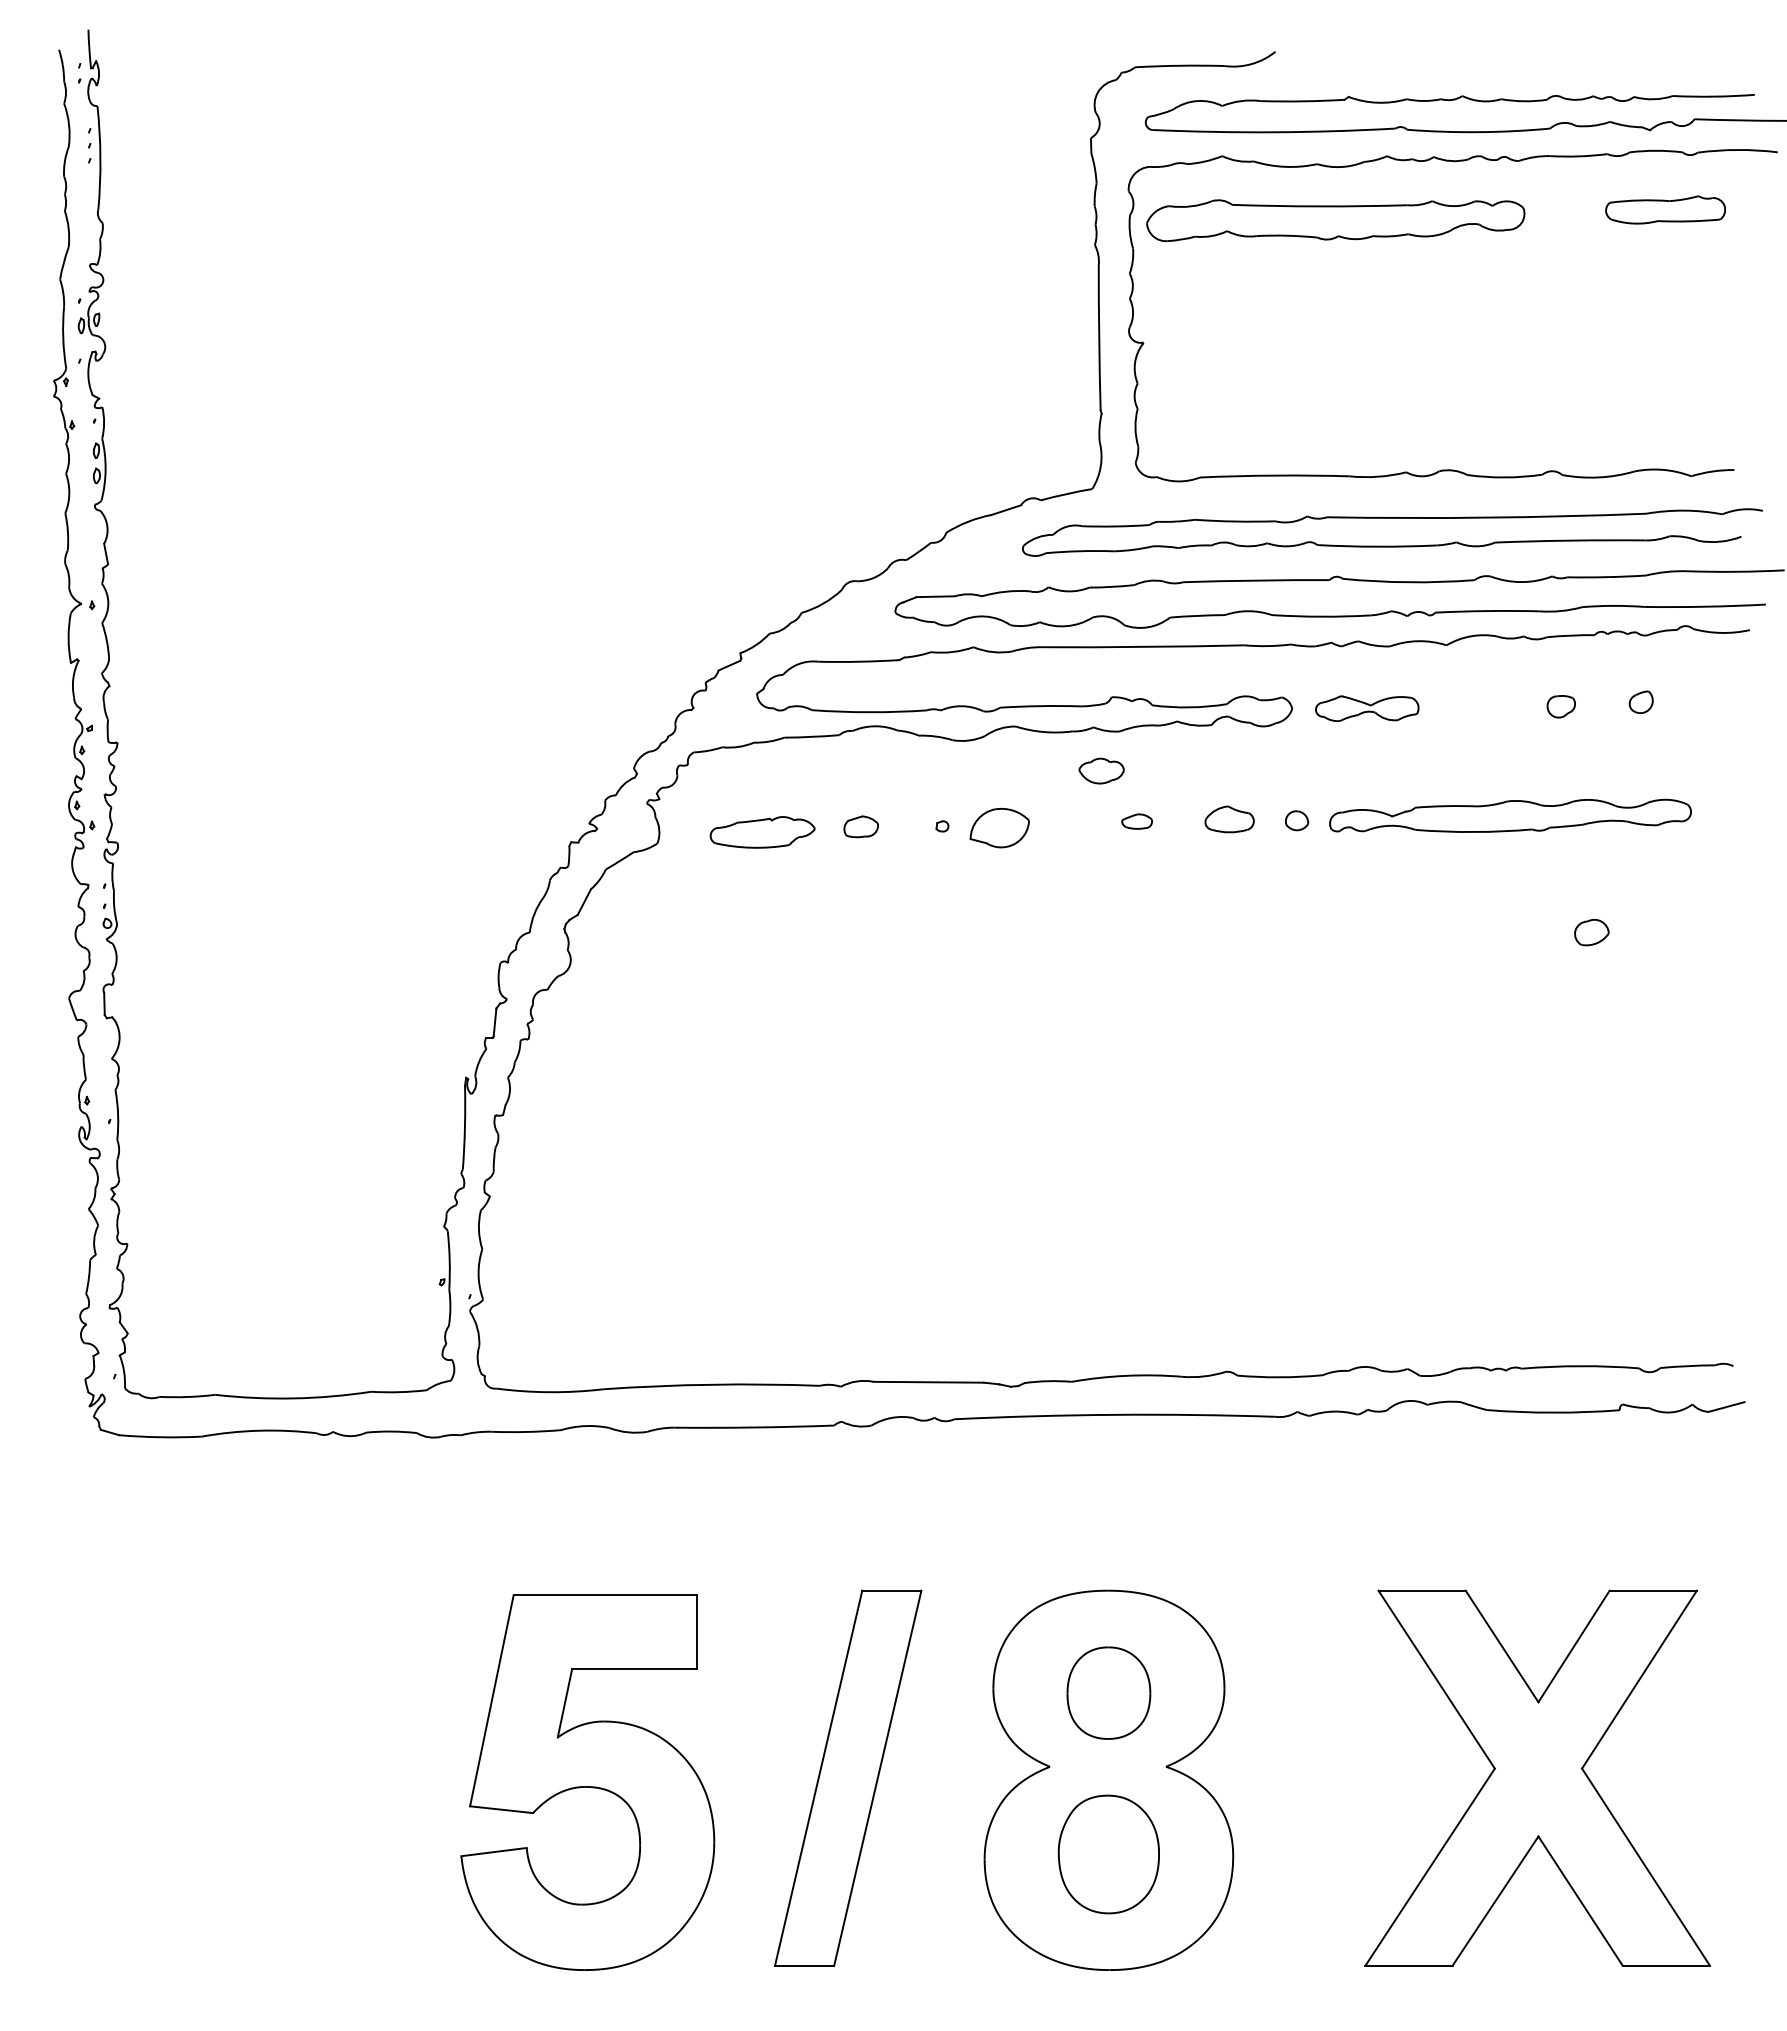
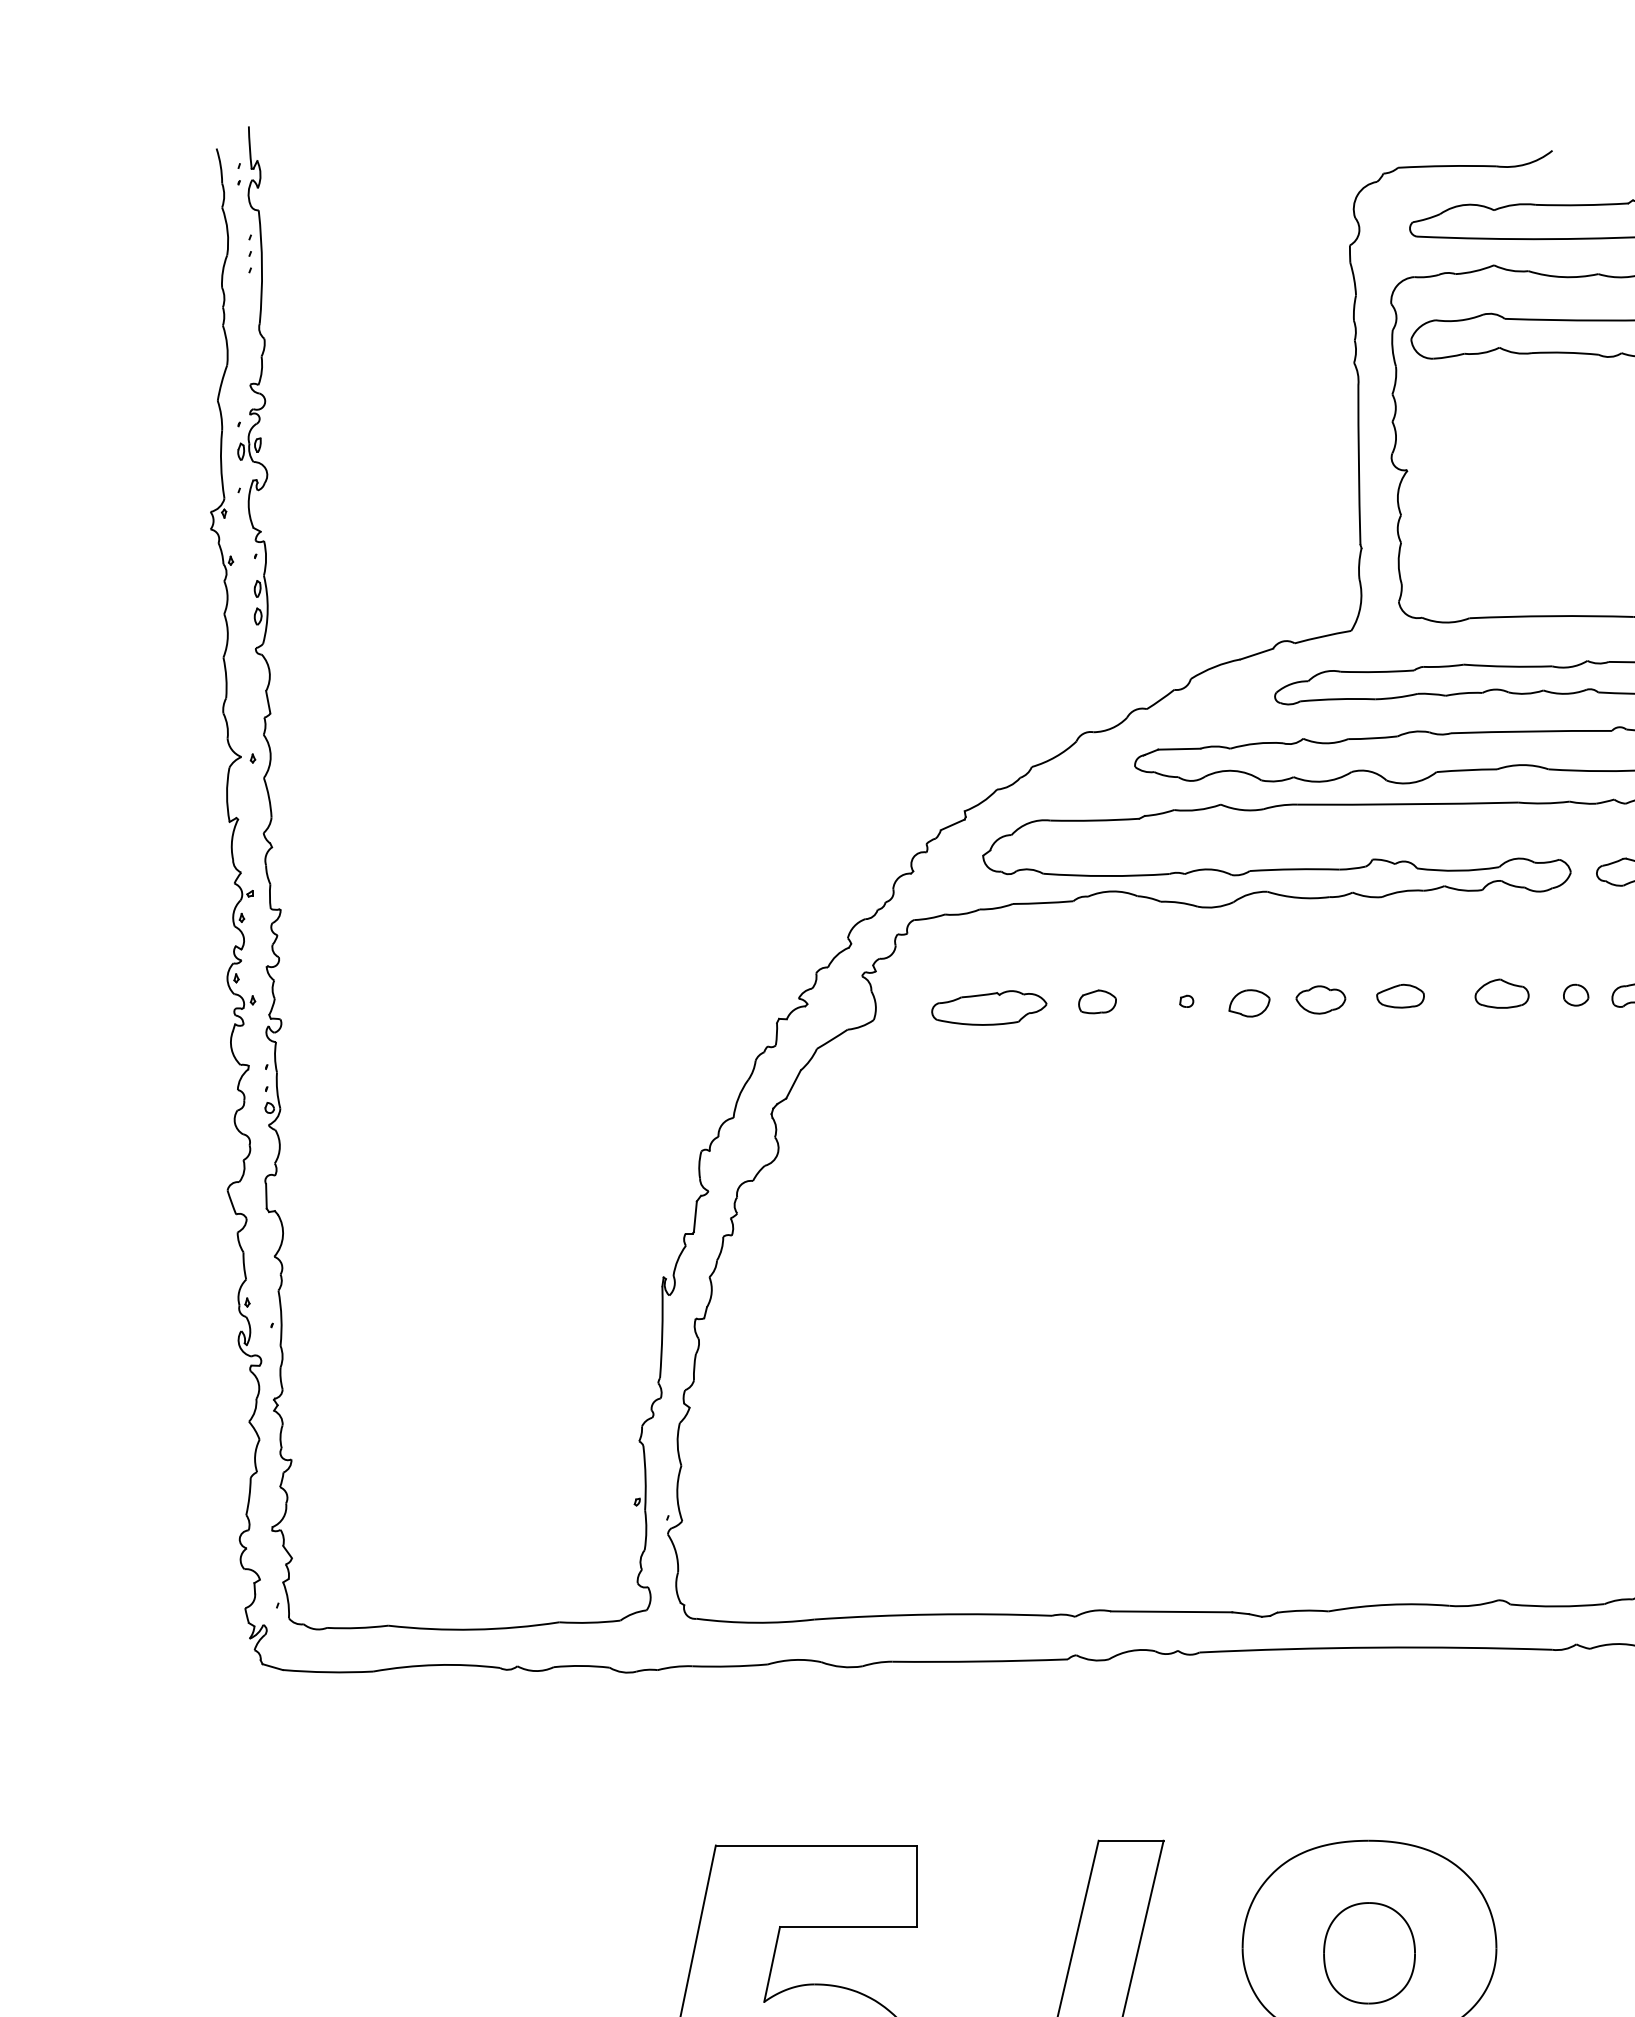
part: (1101, 770) -> (1320, 999), moved
part: (1136, 821) -> (1399, 996), size x1.43
part: (999, 828) -> (1249, 1003), size x0.62

